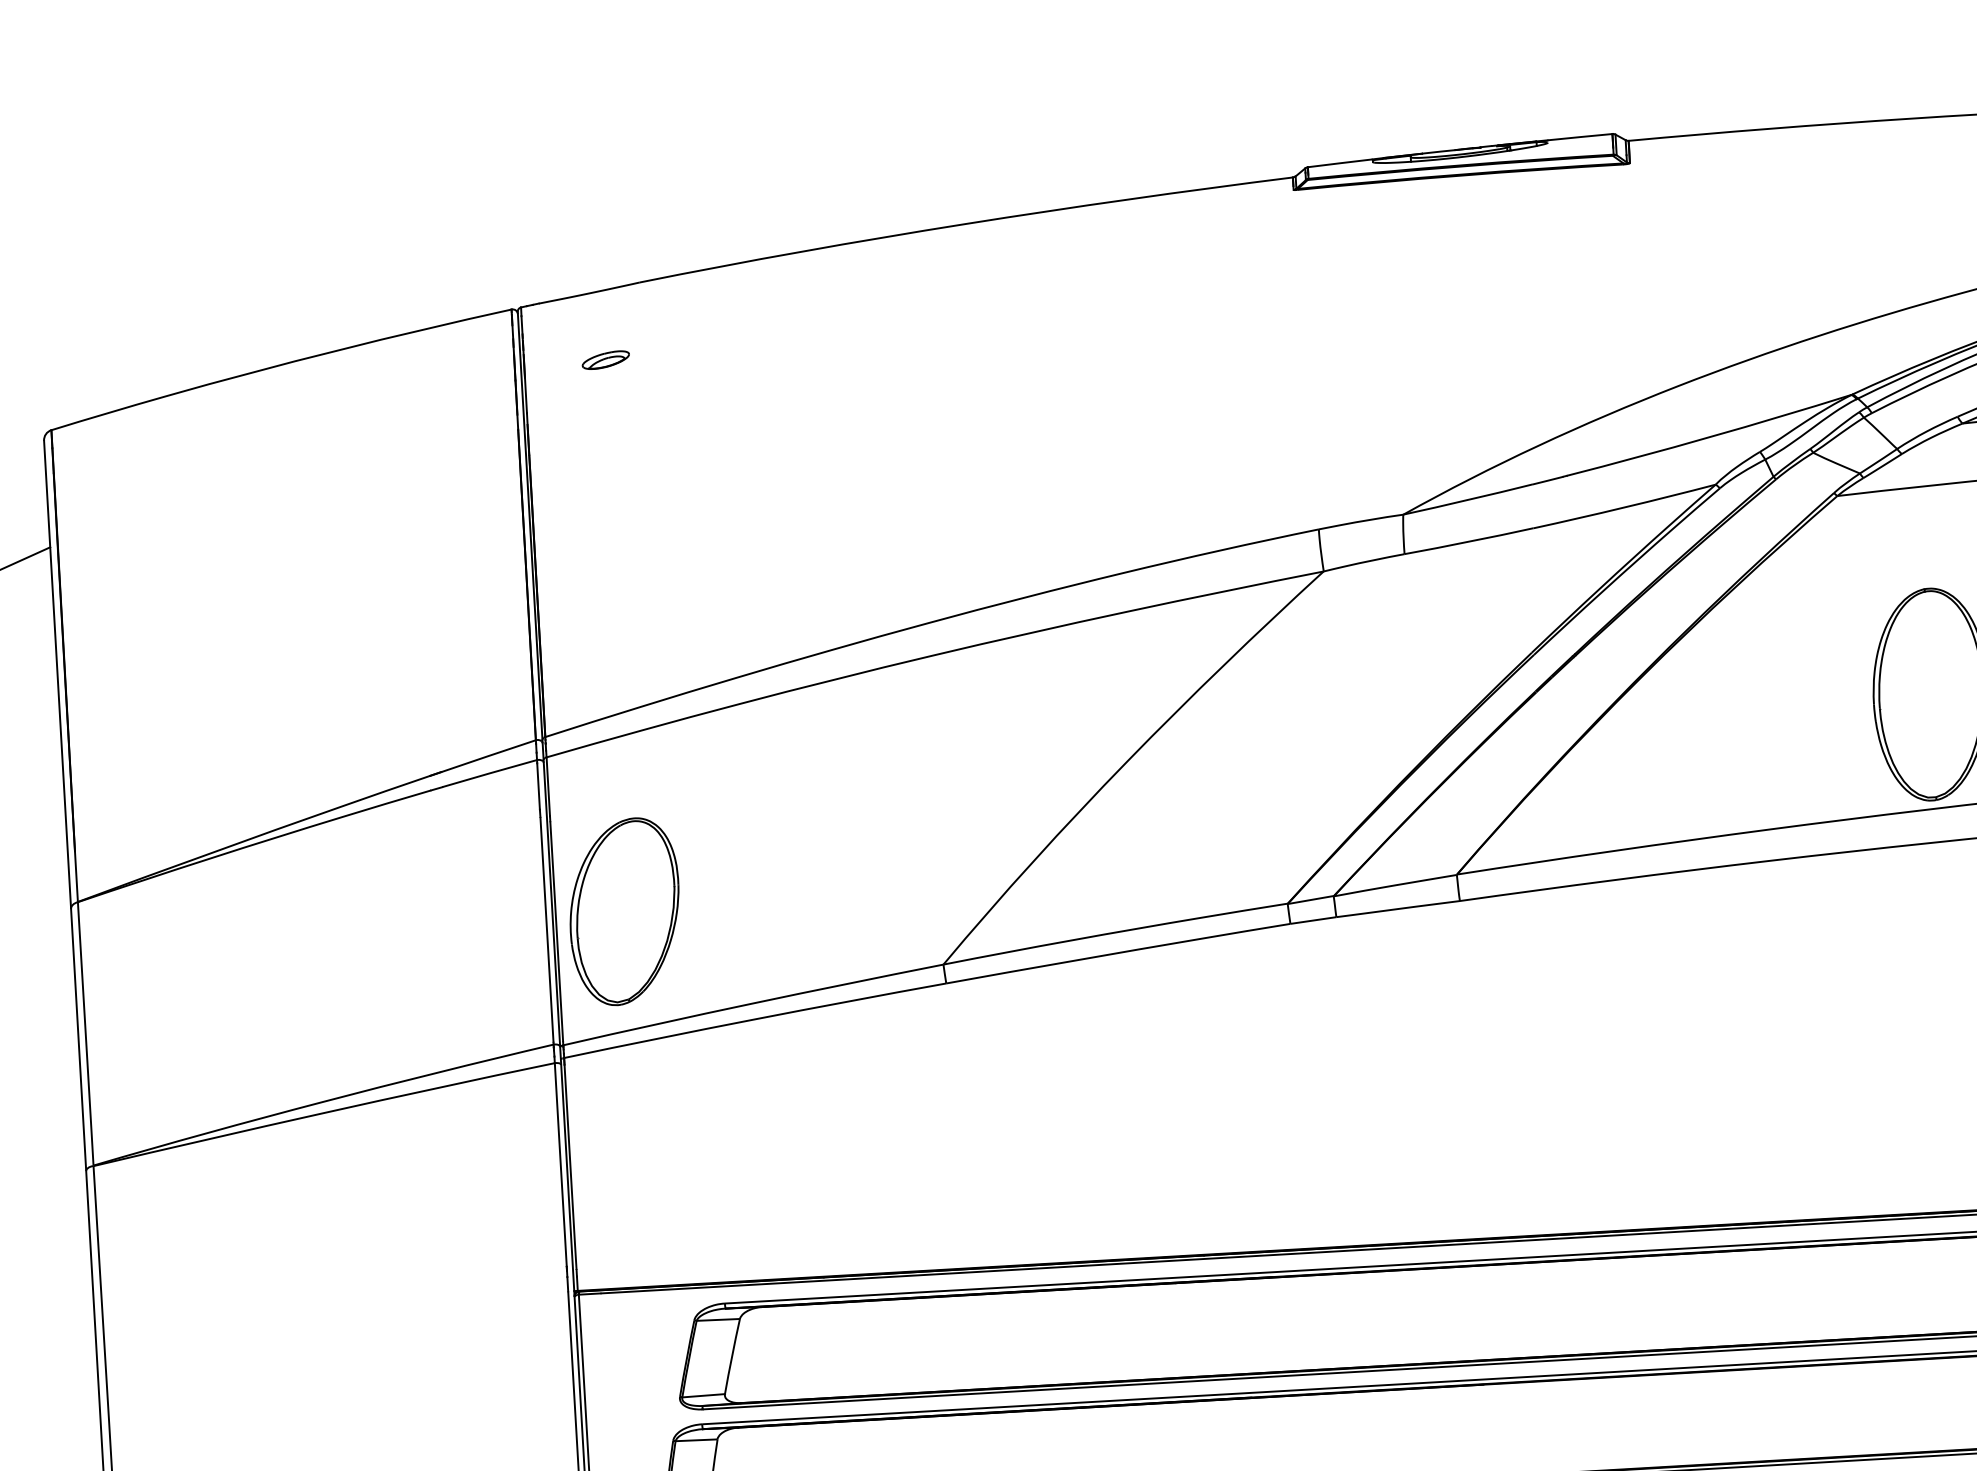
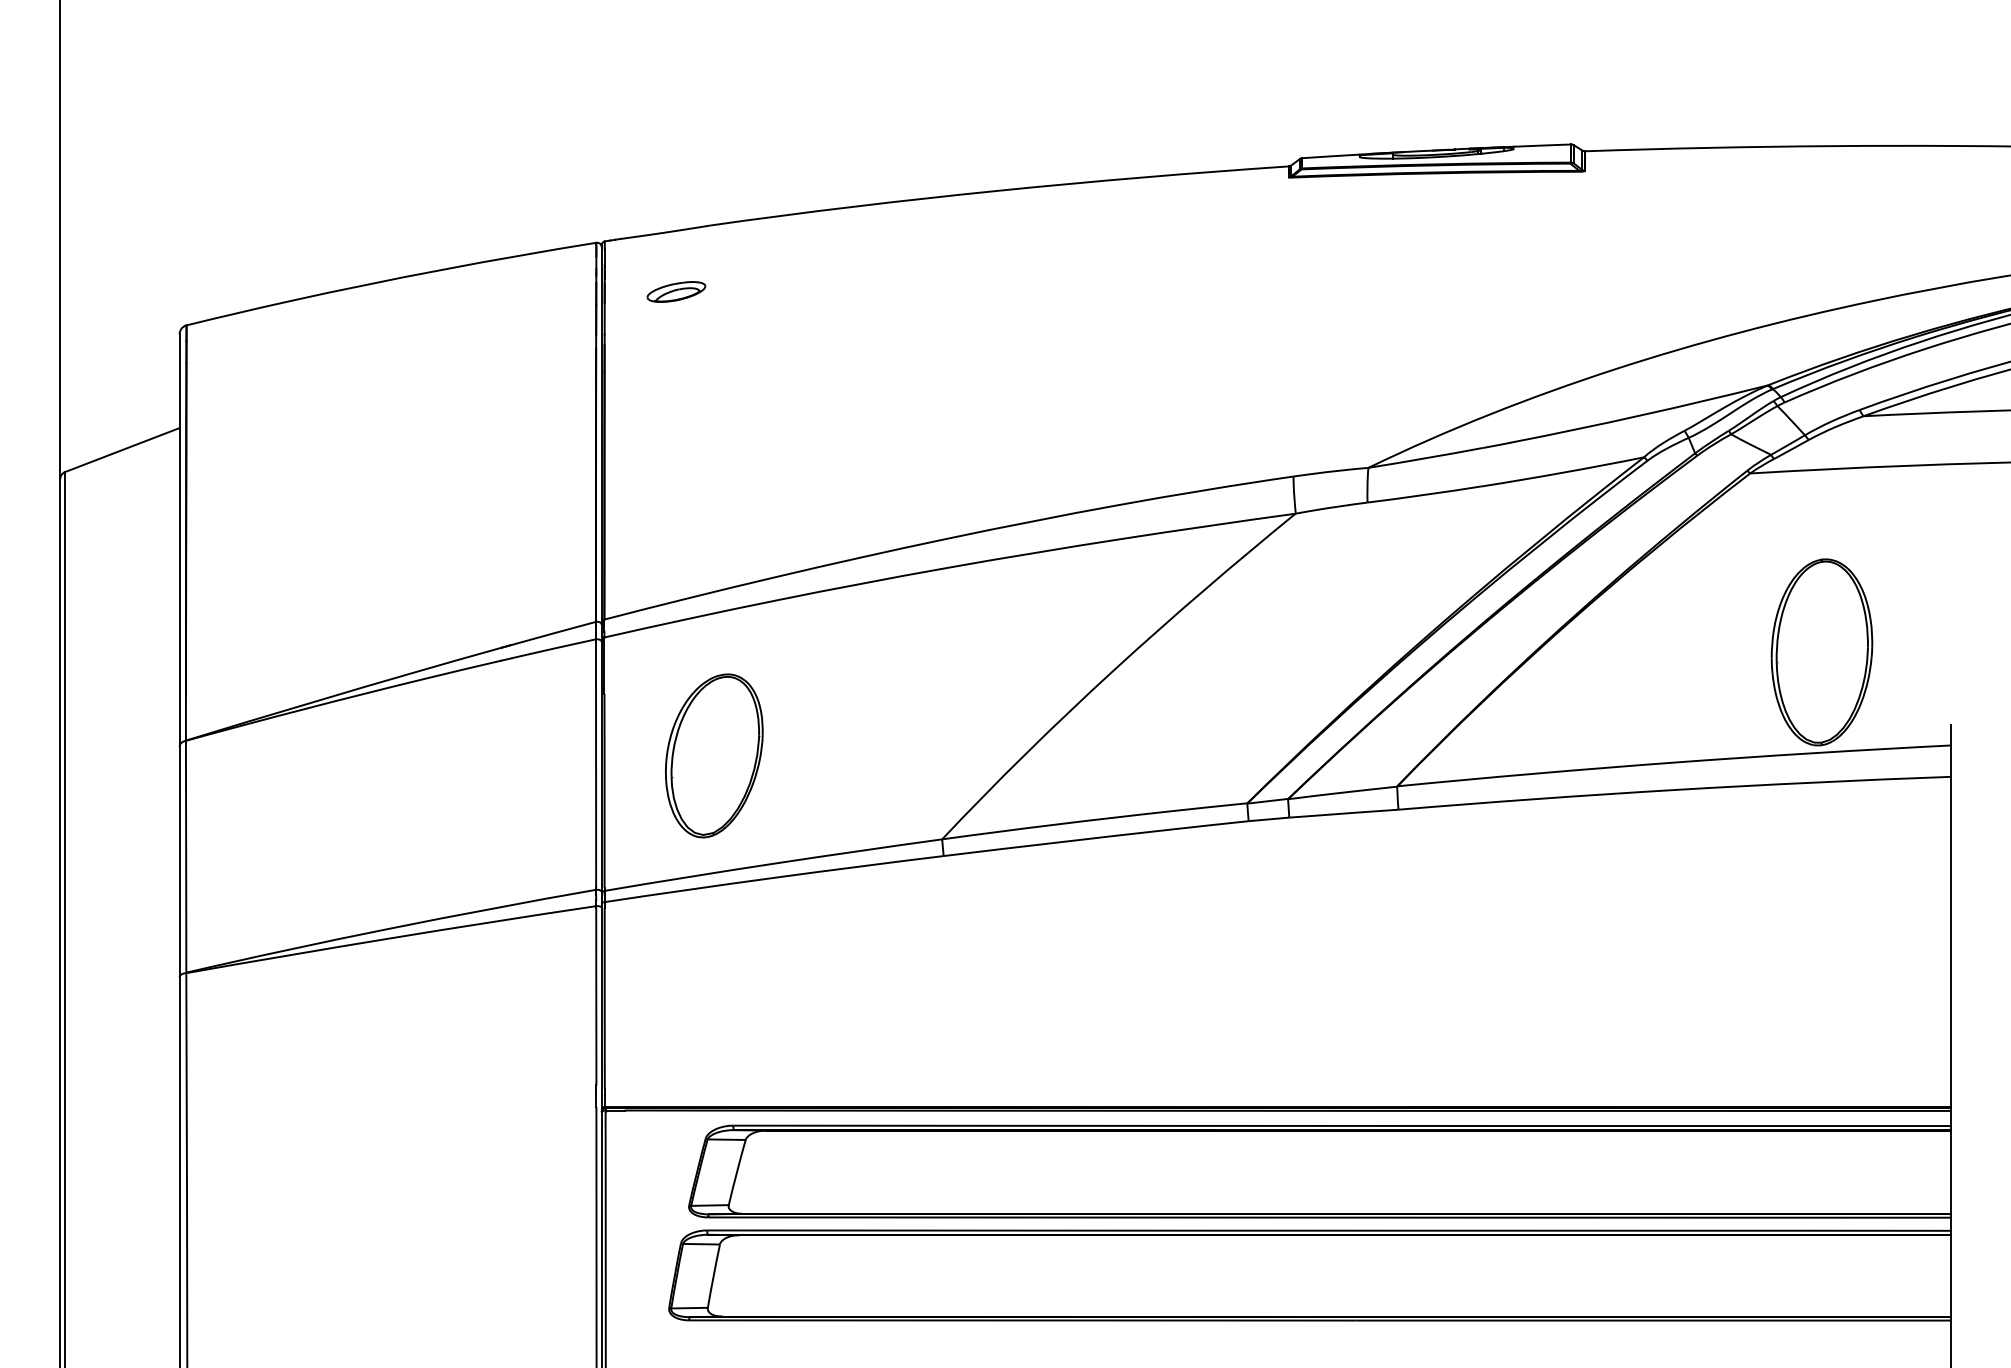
part: (605, 359) -> (676, 291), size x1.4
part: (625, 911) -> (714, 755), moved

